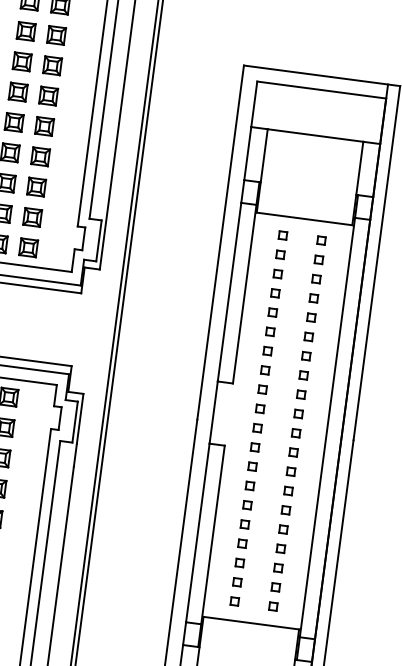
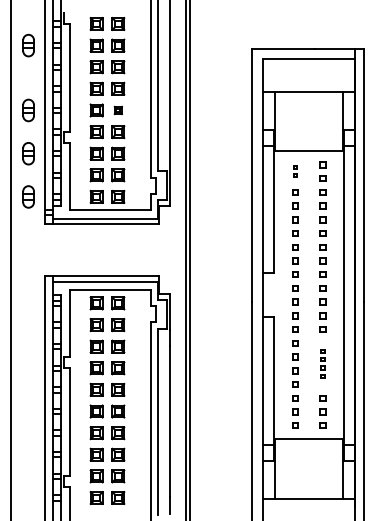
part: (44, 126) -> (118, 110), size x0.6
part: (281, 244) -> (295, 171), size x0.6
part: (284, 519) -> (322, 363), size x0.6

